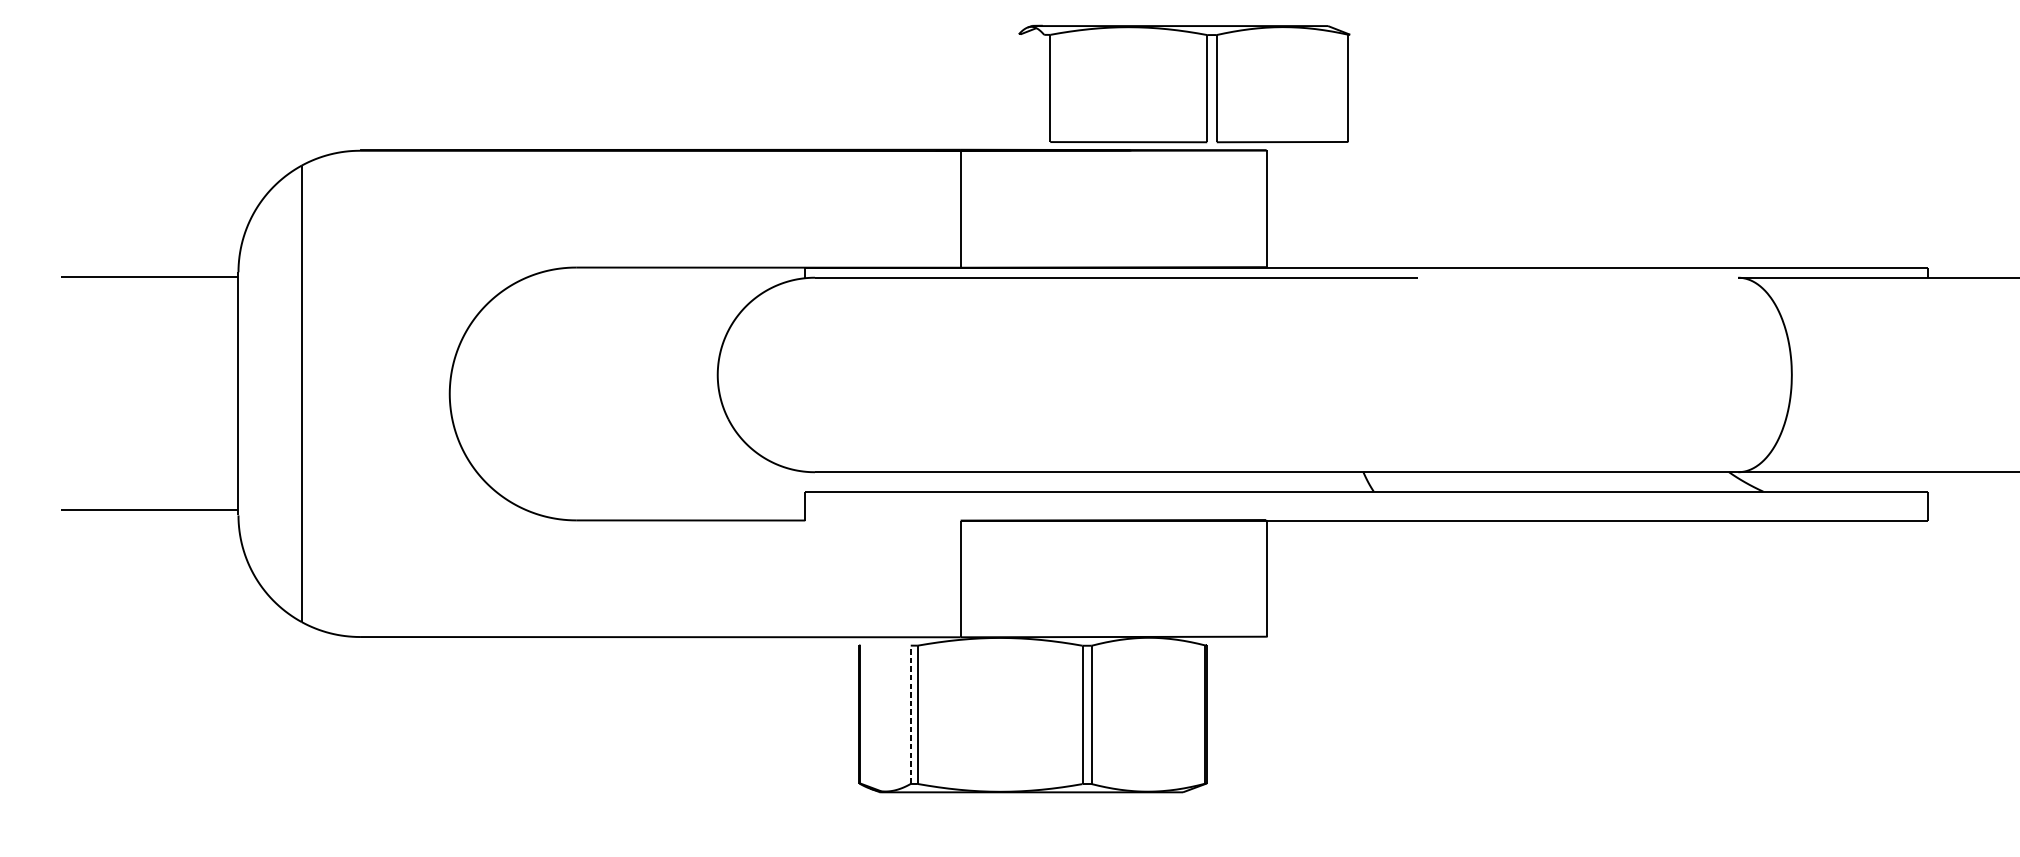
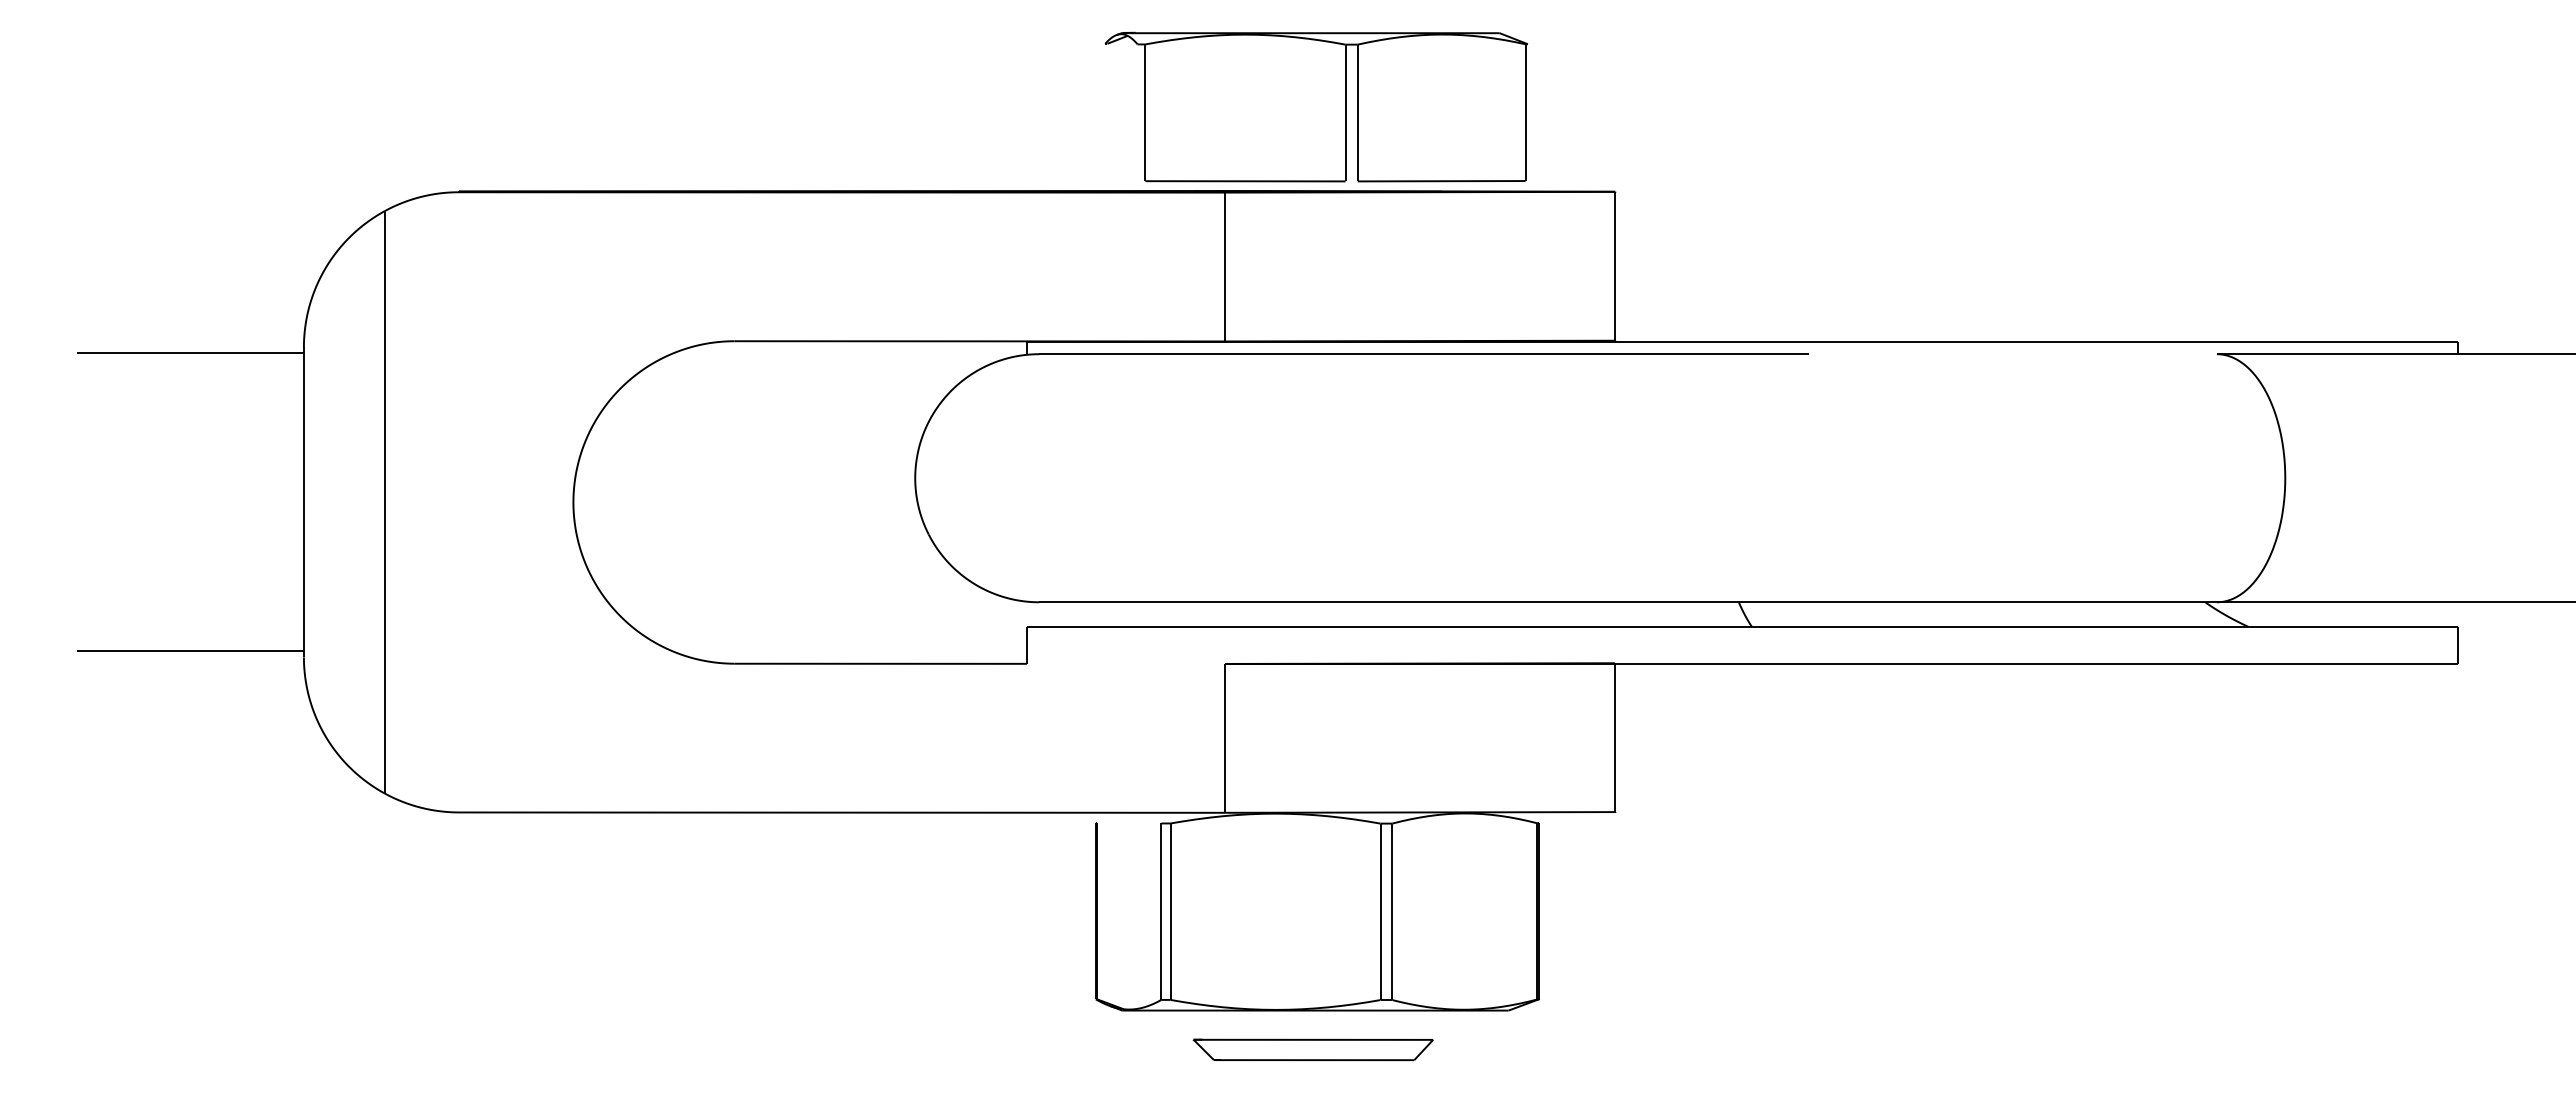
part: (1183, 83) -> (1315, 106), moved
line: (910, 714) -> (1161, 911), dashed -> solid
part: (1029, 822) -> (1312, 1049), added

